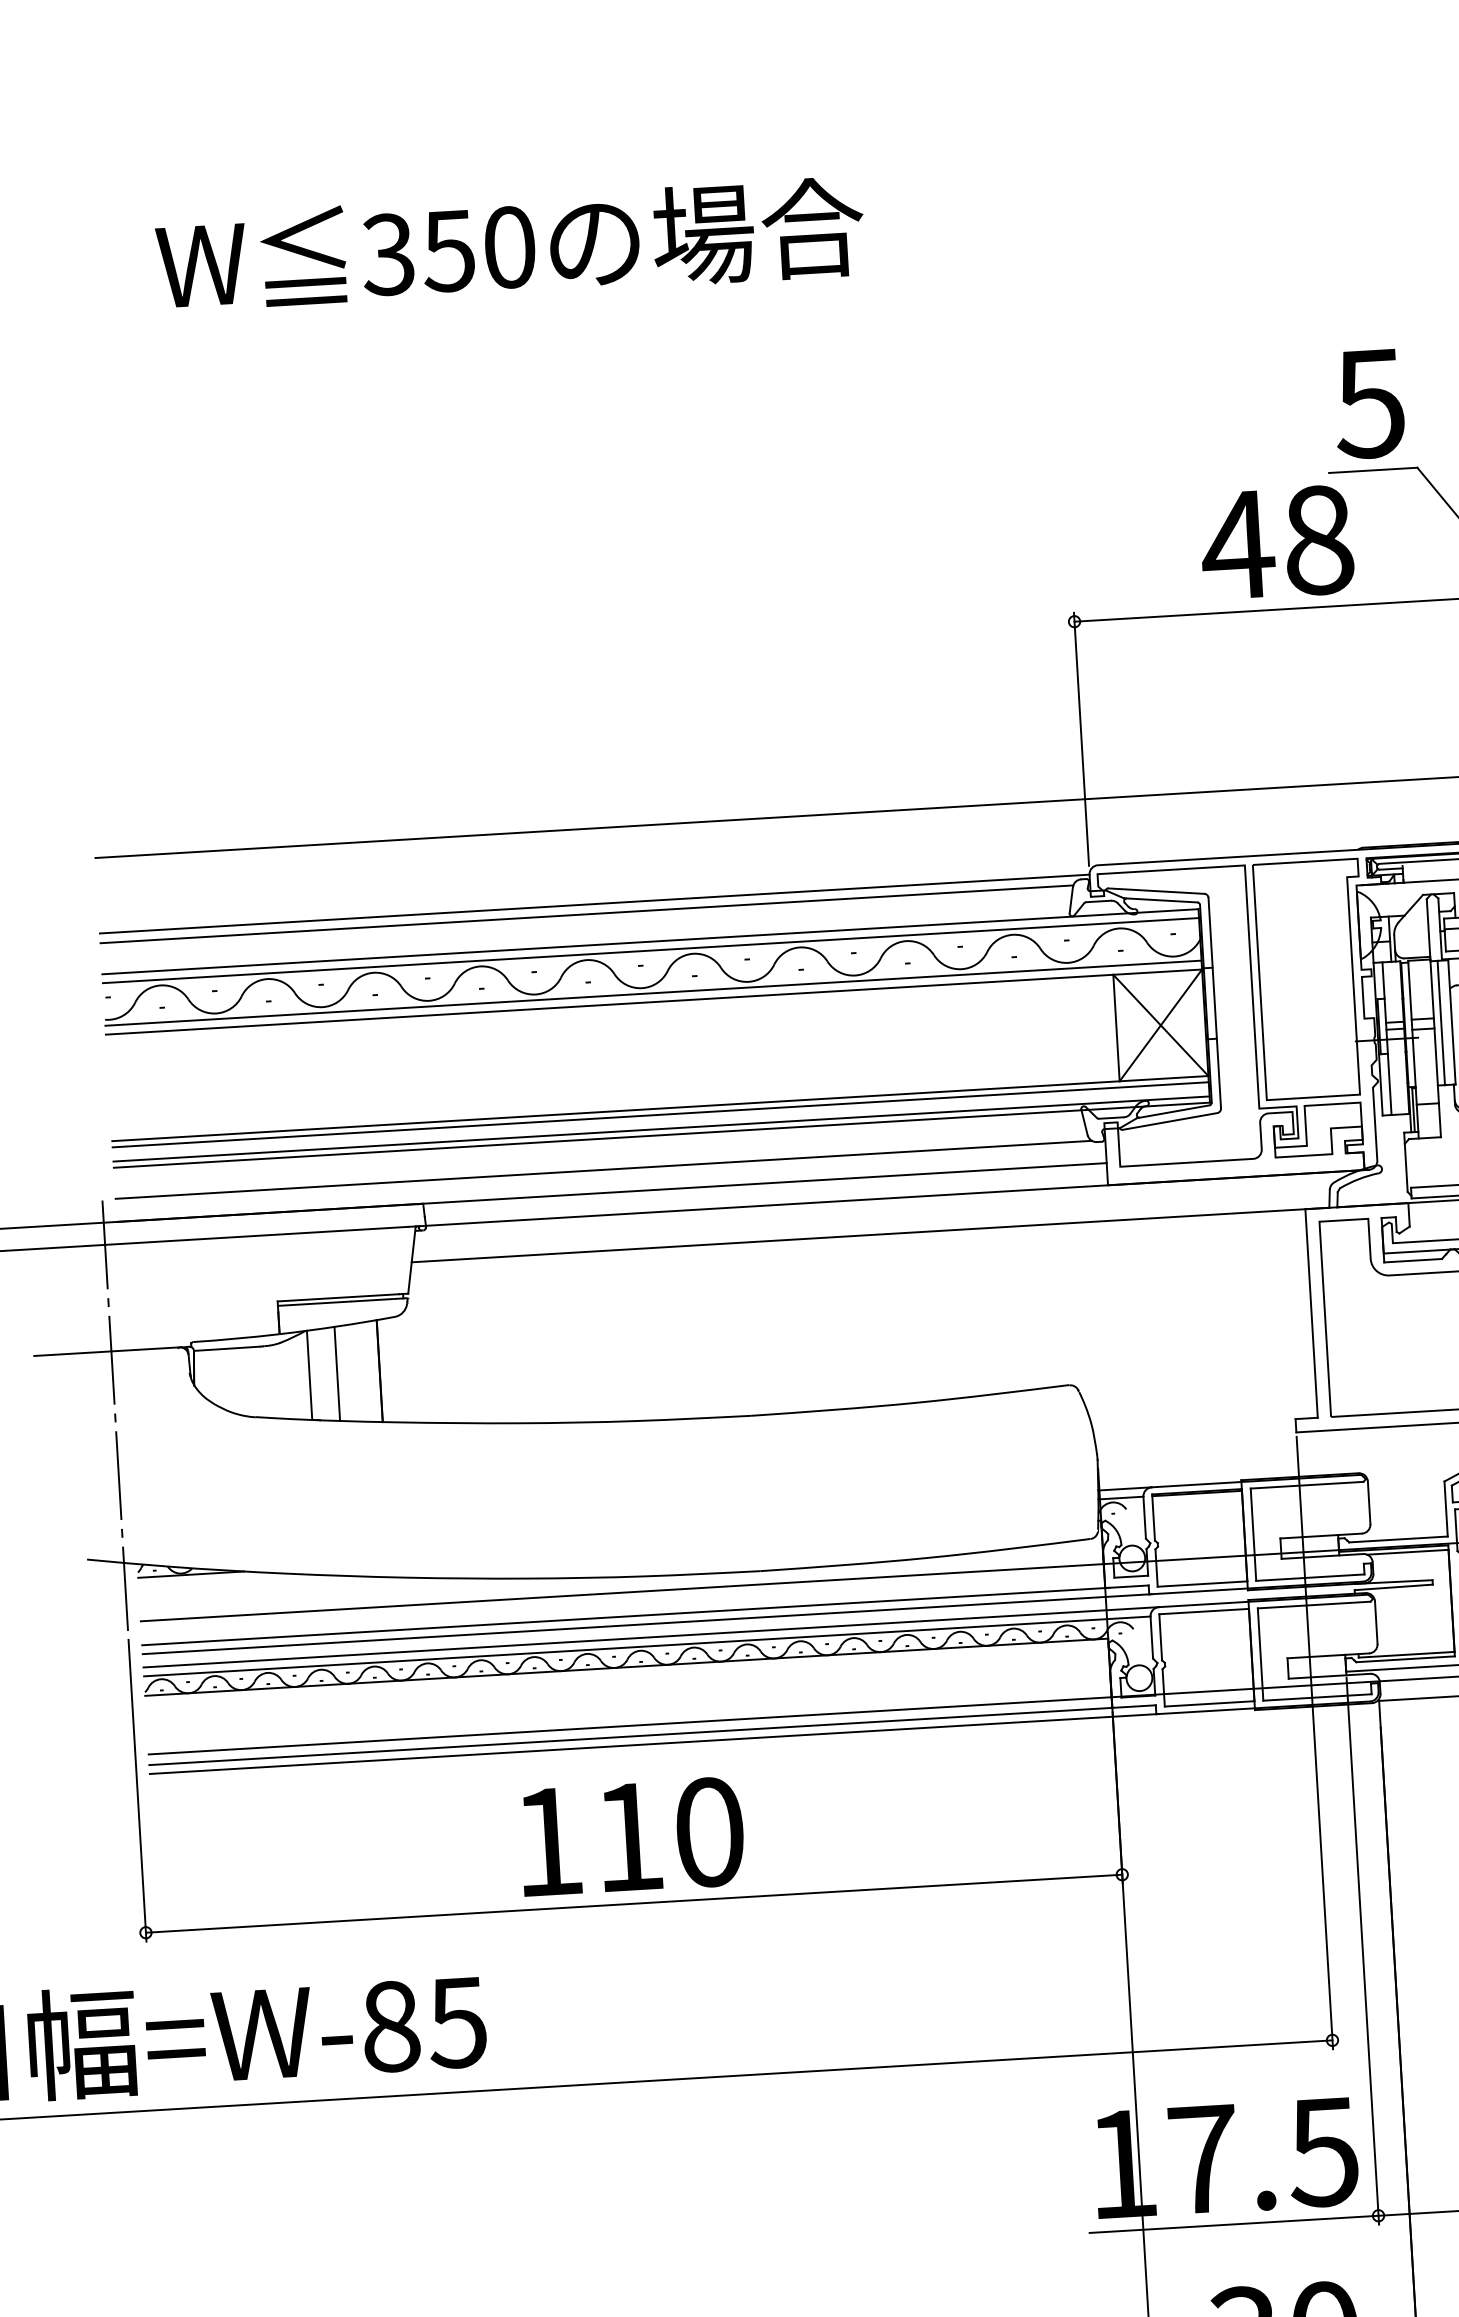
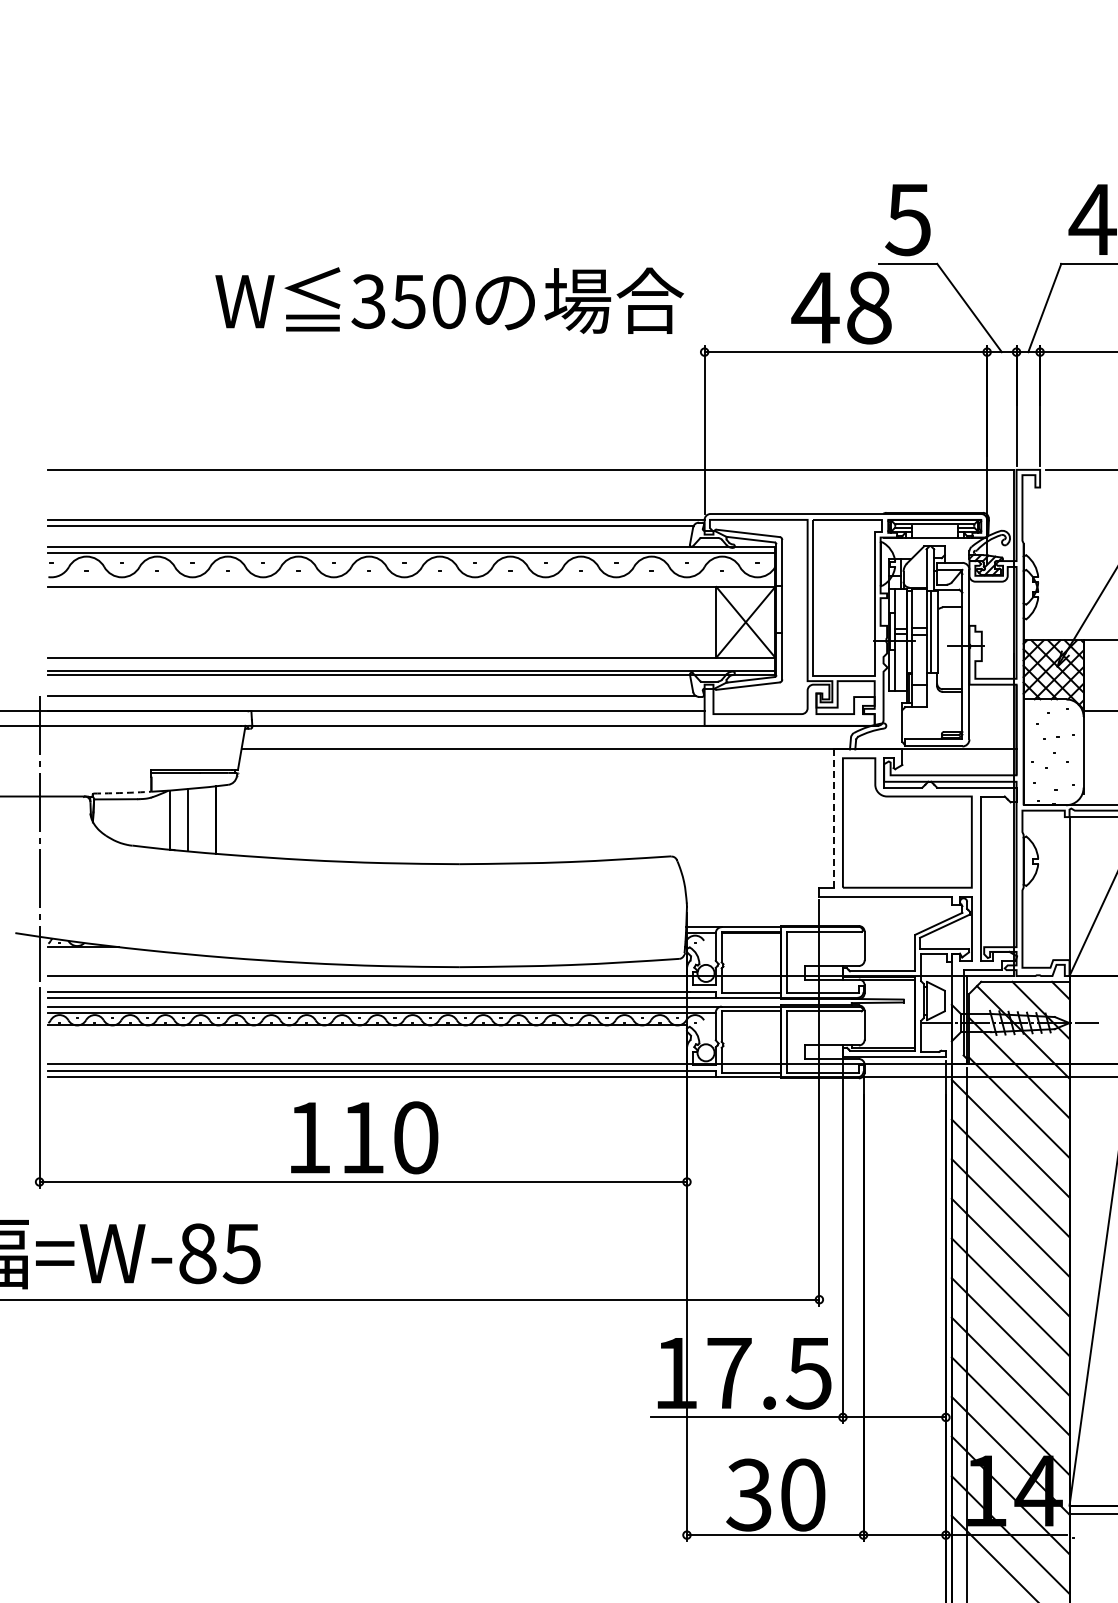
text: (510, 245) -> (449, 300), moved
line: (653, 993) -> (411, 581), removed
line: (660, 1114) -> (411, 661), removed
line: (1312, 1314) -> (834, 819), solid -> dashed
arc: (236, 1337) -> (122, 792), solid -> dashed

